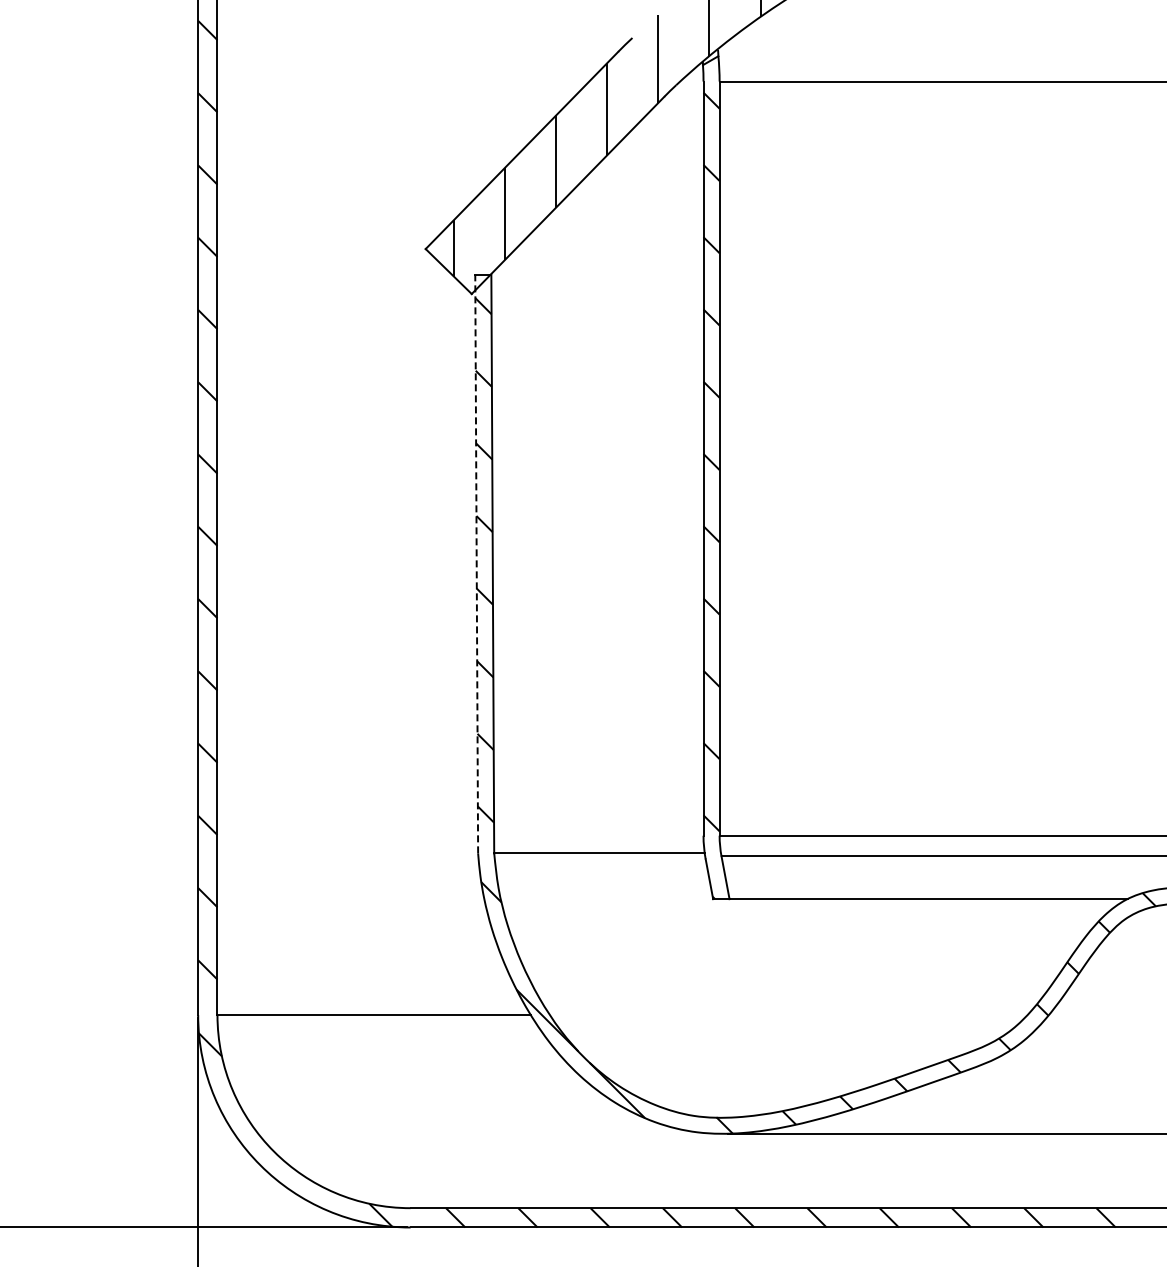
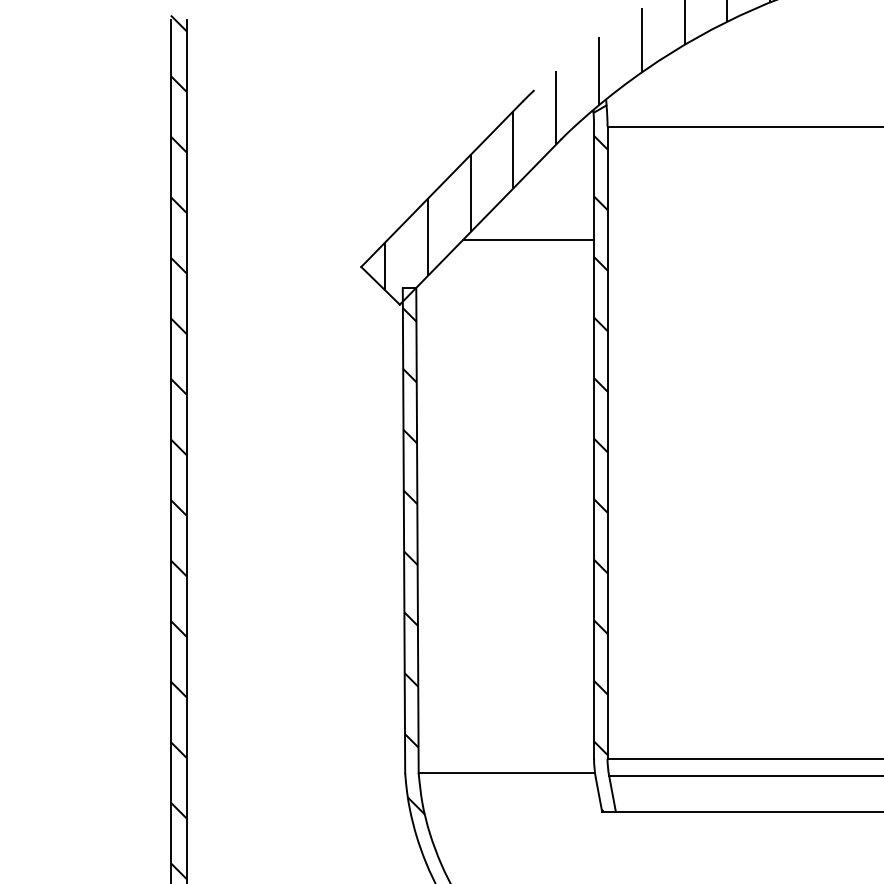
line: (625, 216) -> (528, 239), added
line: (476, 563) -> (403, 530), dashed -> solid

